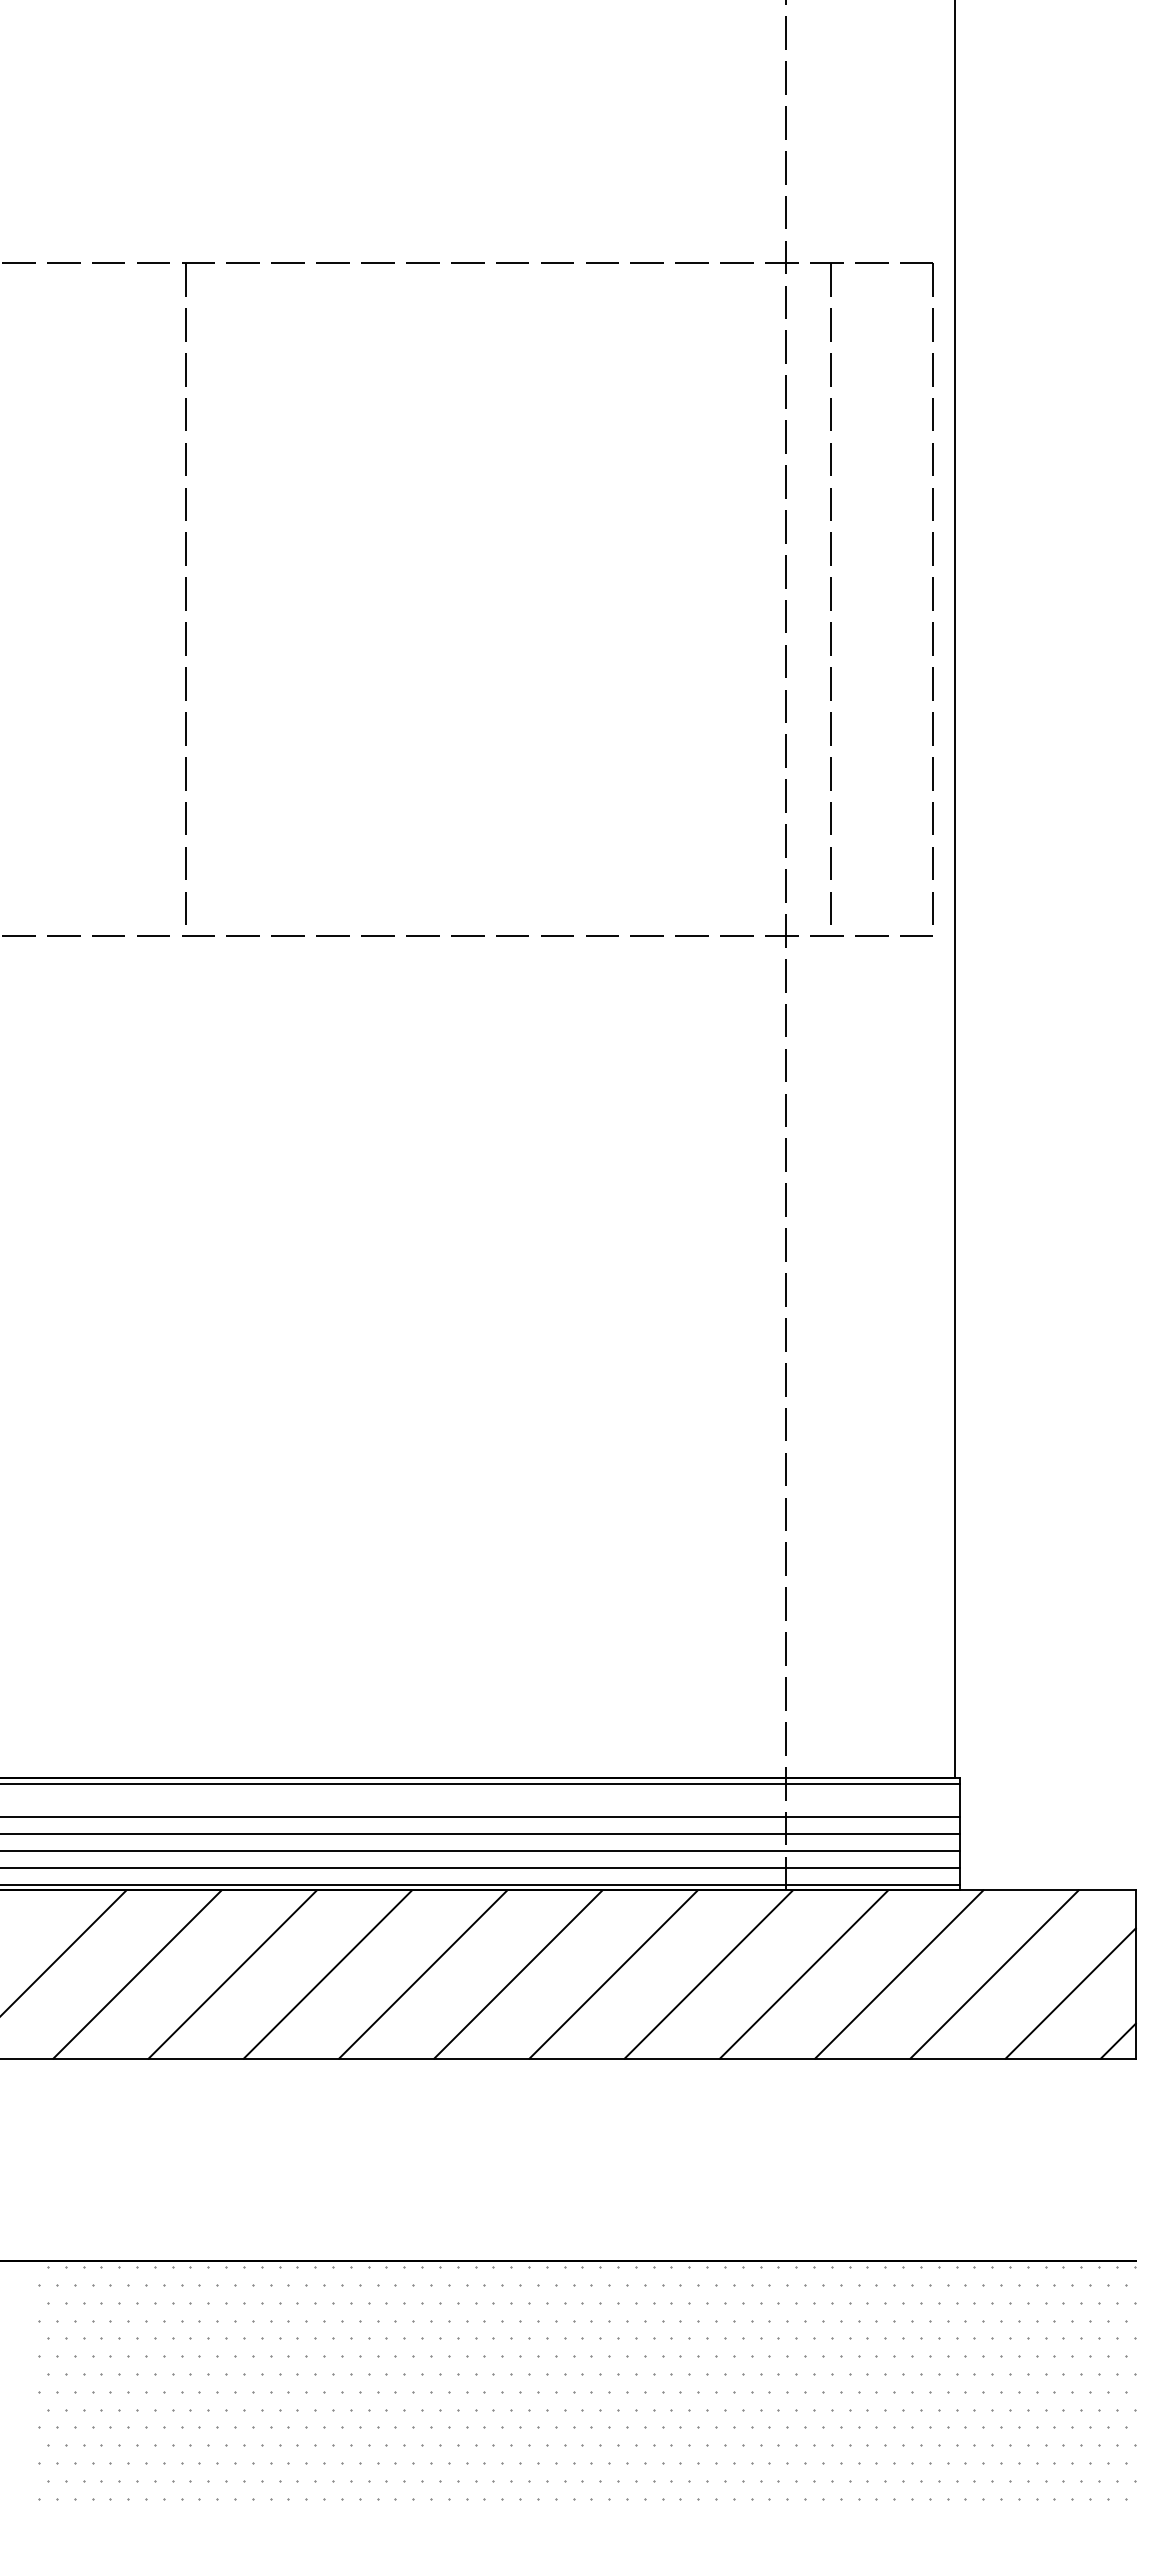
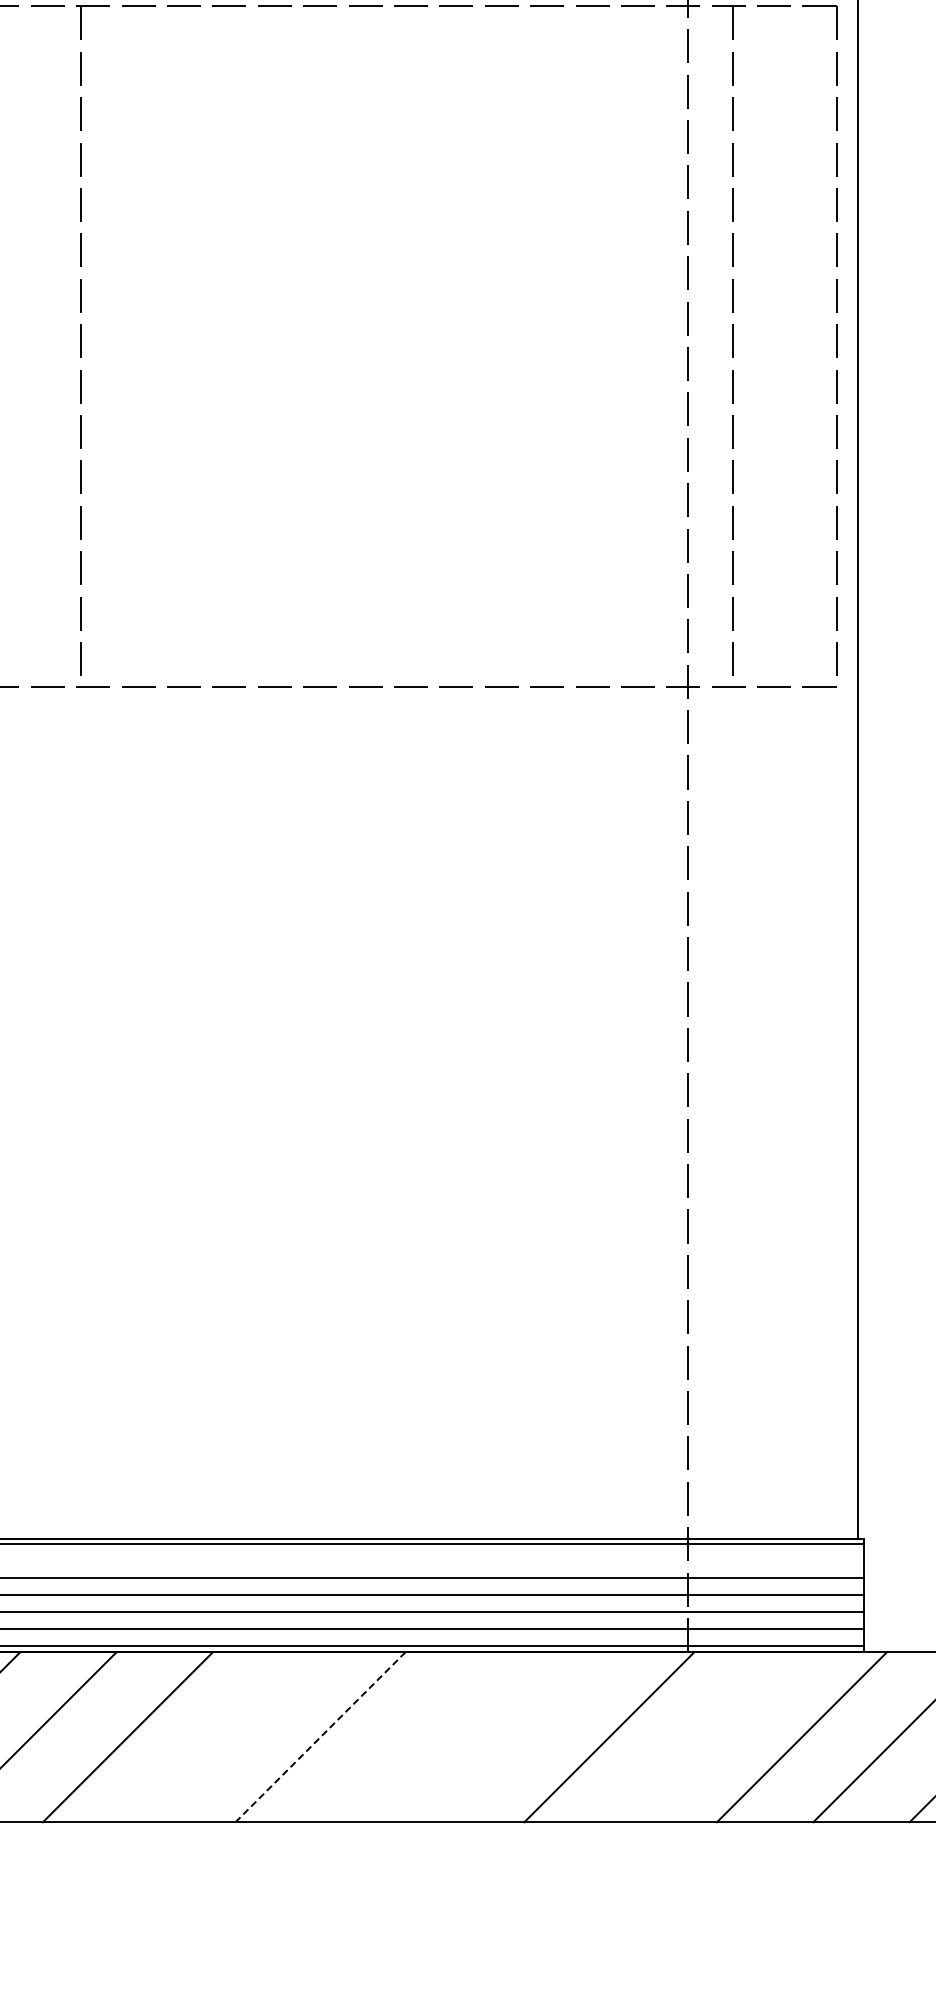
line: (327, 1974) -> (223, 1737), removed
line: (423, 1974) -> (320, 1737), solid -> dashed
line: (518, 1974) -> (416, 1737), removed
line: (613, 1974) -> (513, 1737), removed
line: (803, 1974) -> (705, 1737), removed

